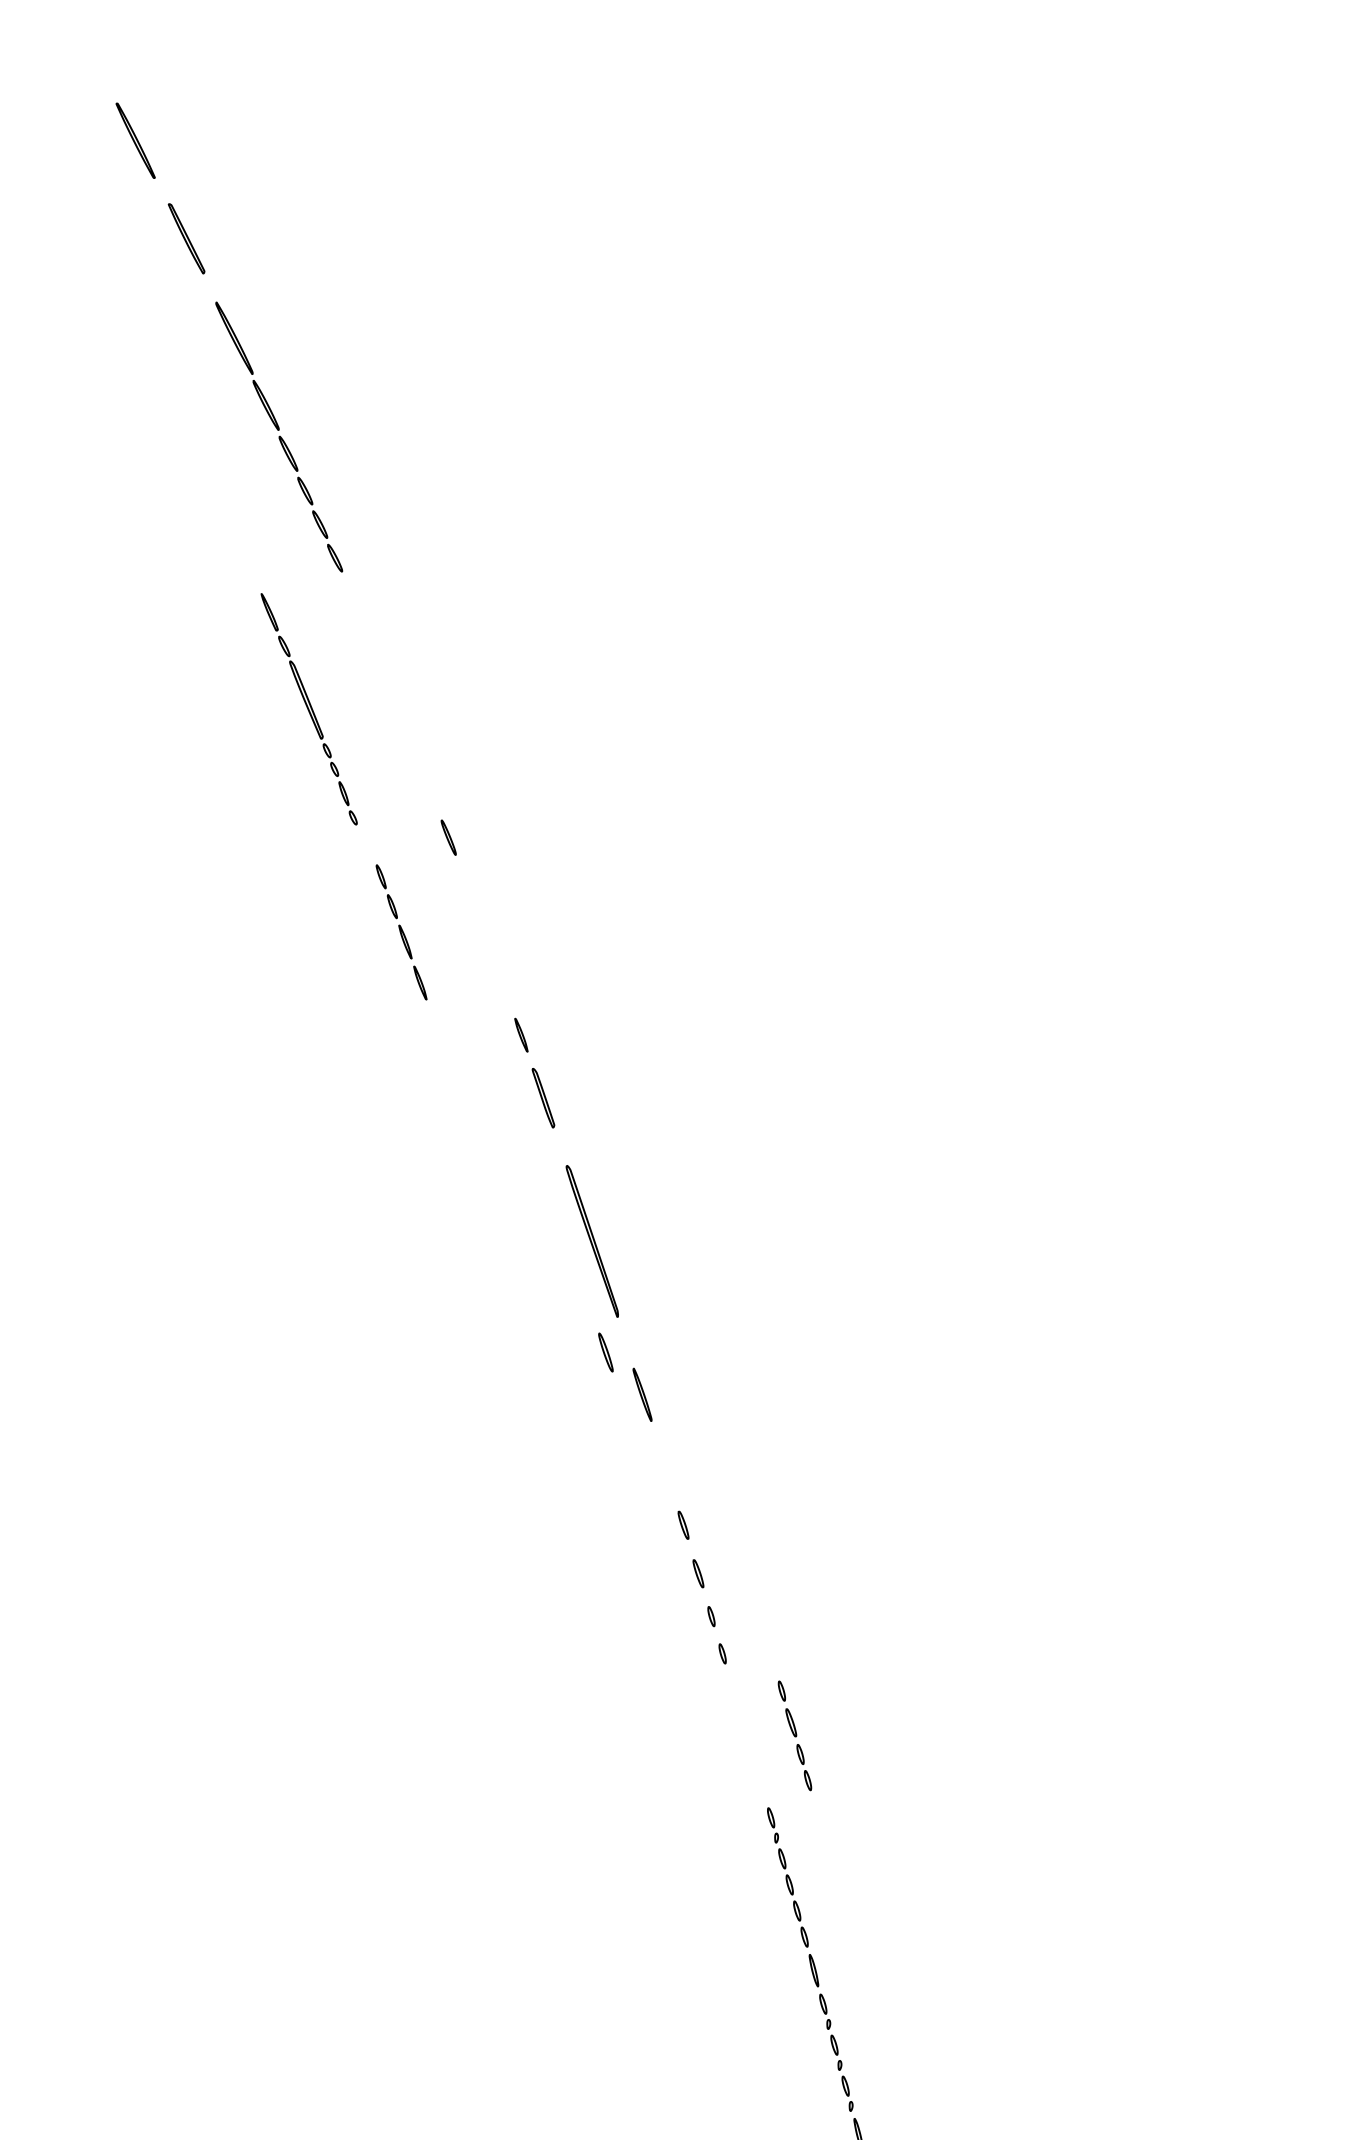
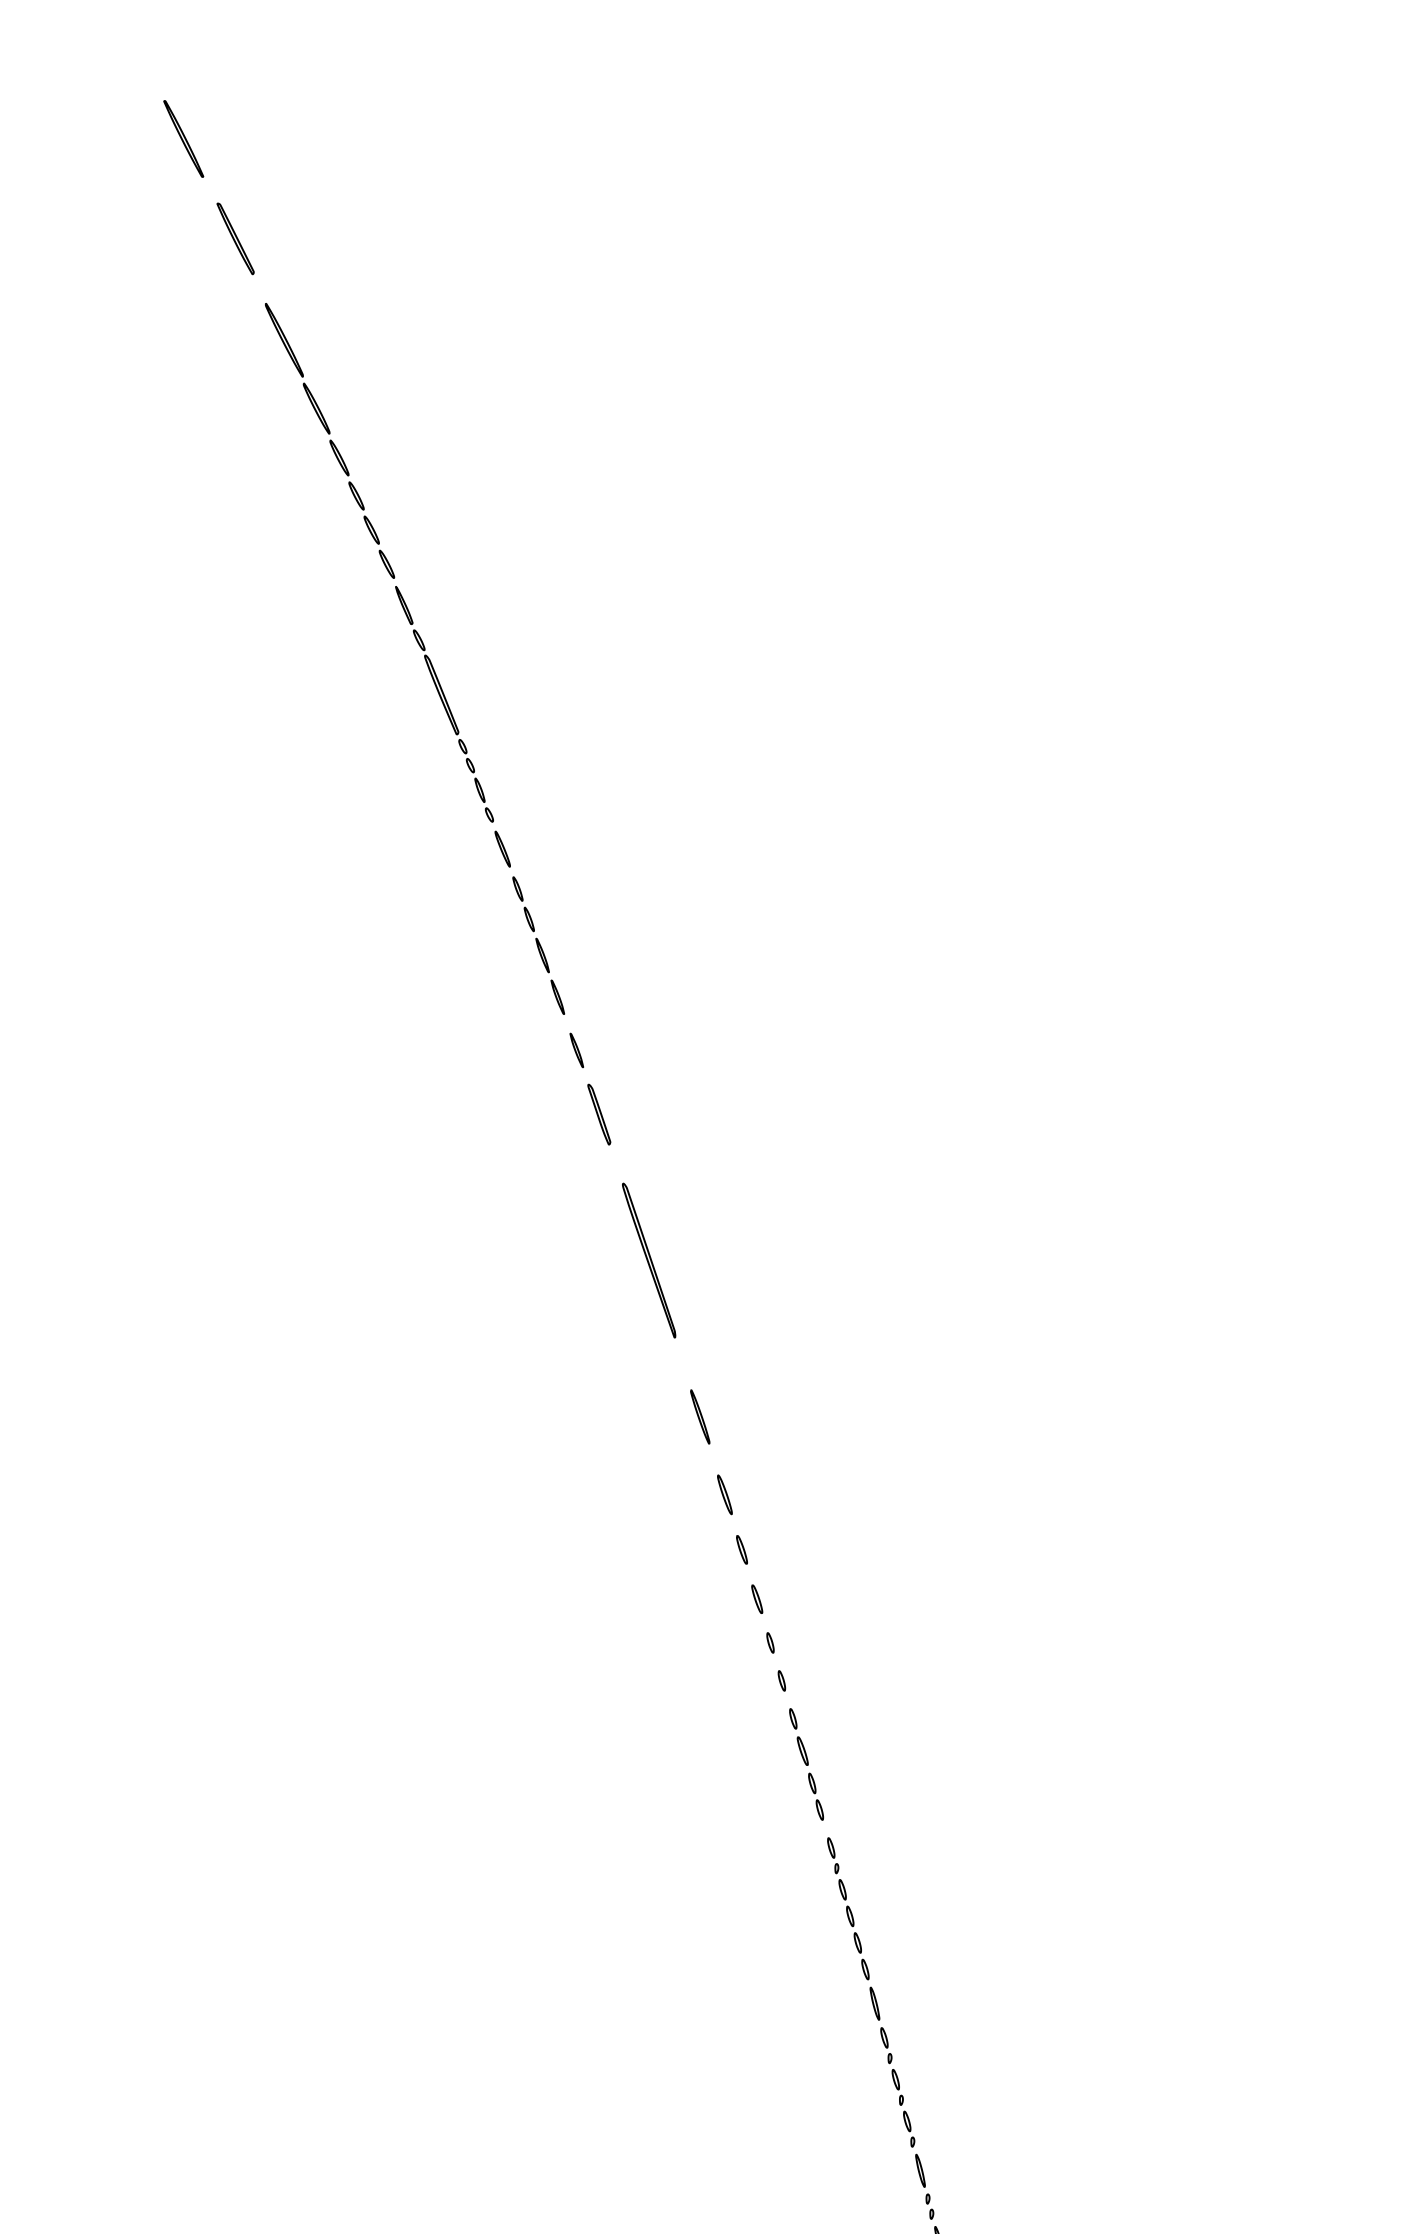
part: (309, 709) -> (444, 704), moved
part: (401, 932) -> (538, 945), moved
part: (605, 1352) -> (724, 1494), moved
part: (794, 1735) -> (806, 1764), moved

